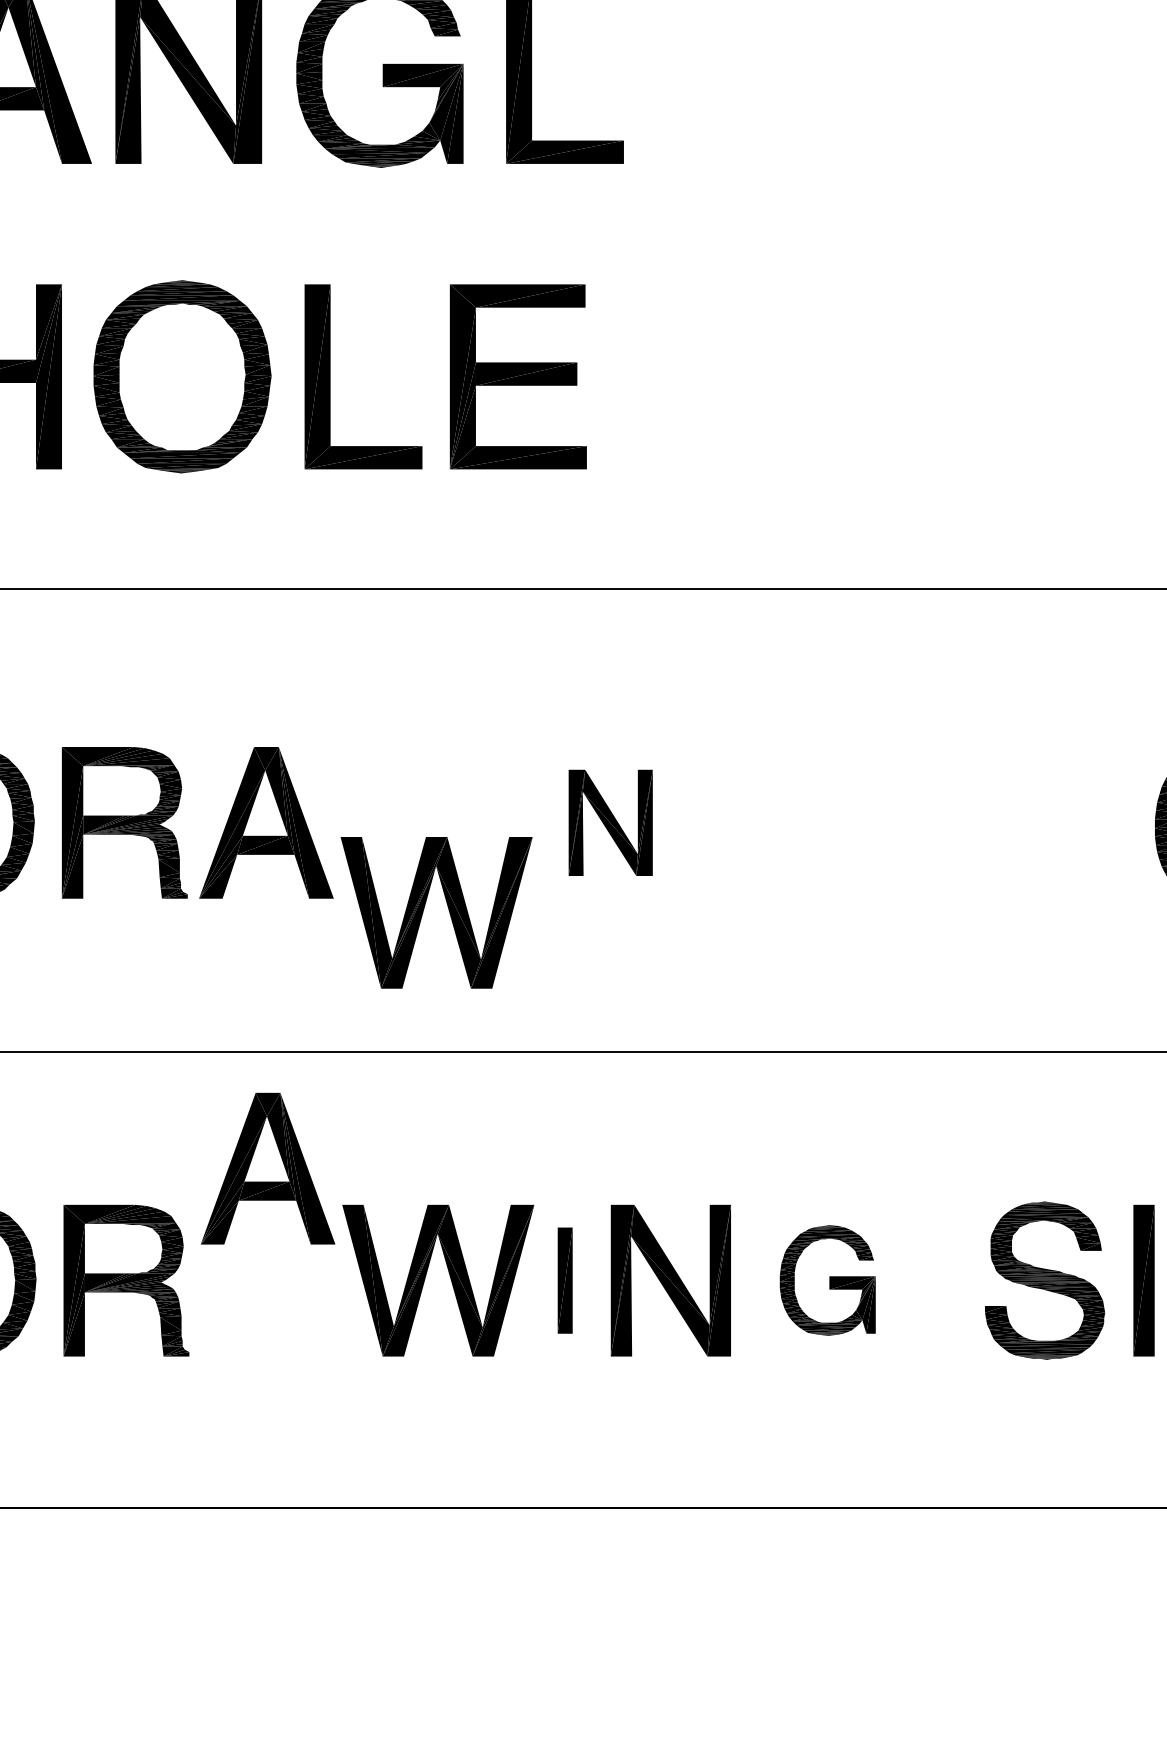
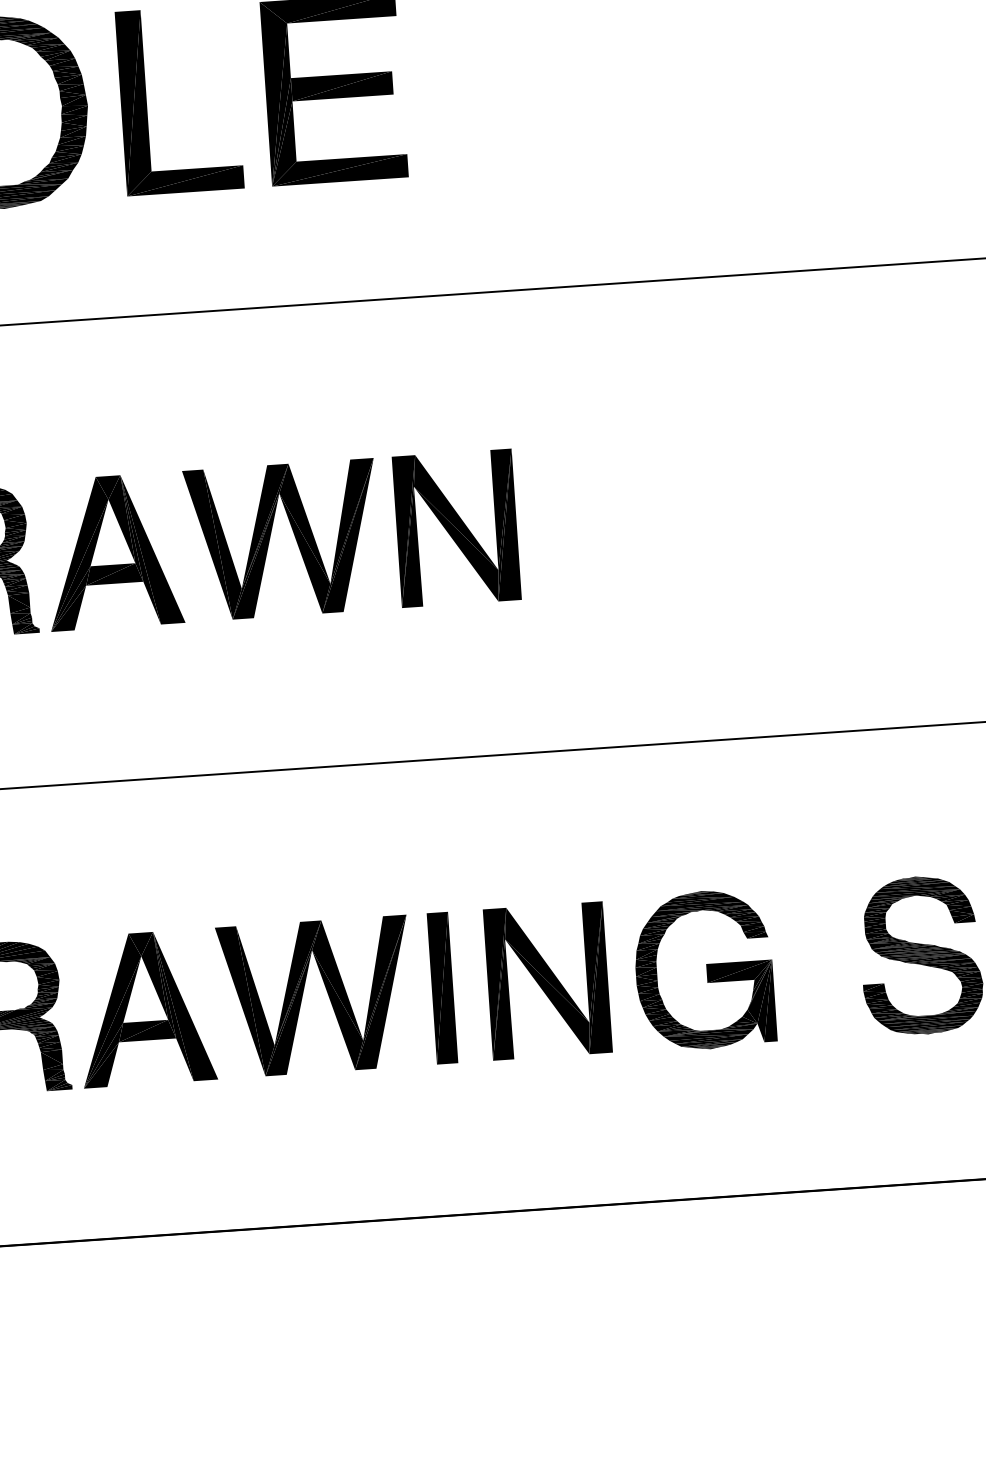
part: (610, 822) -> (456, 528), size x1.43
part: (447, 907) -> (293, 534), moved
part: (267, 1168) -> (145, 1008), moved
part: (564, 1280) -> (441, 988), size x1.43
part: (827, 1280) -> (704, 970), size x1.43

